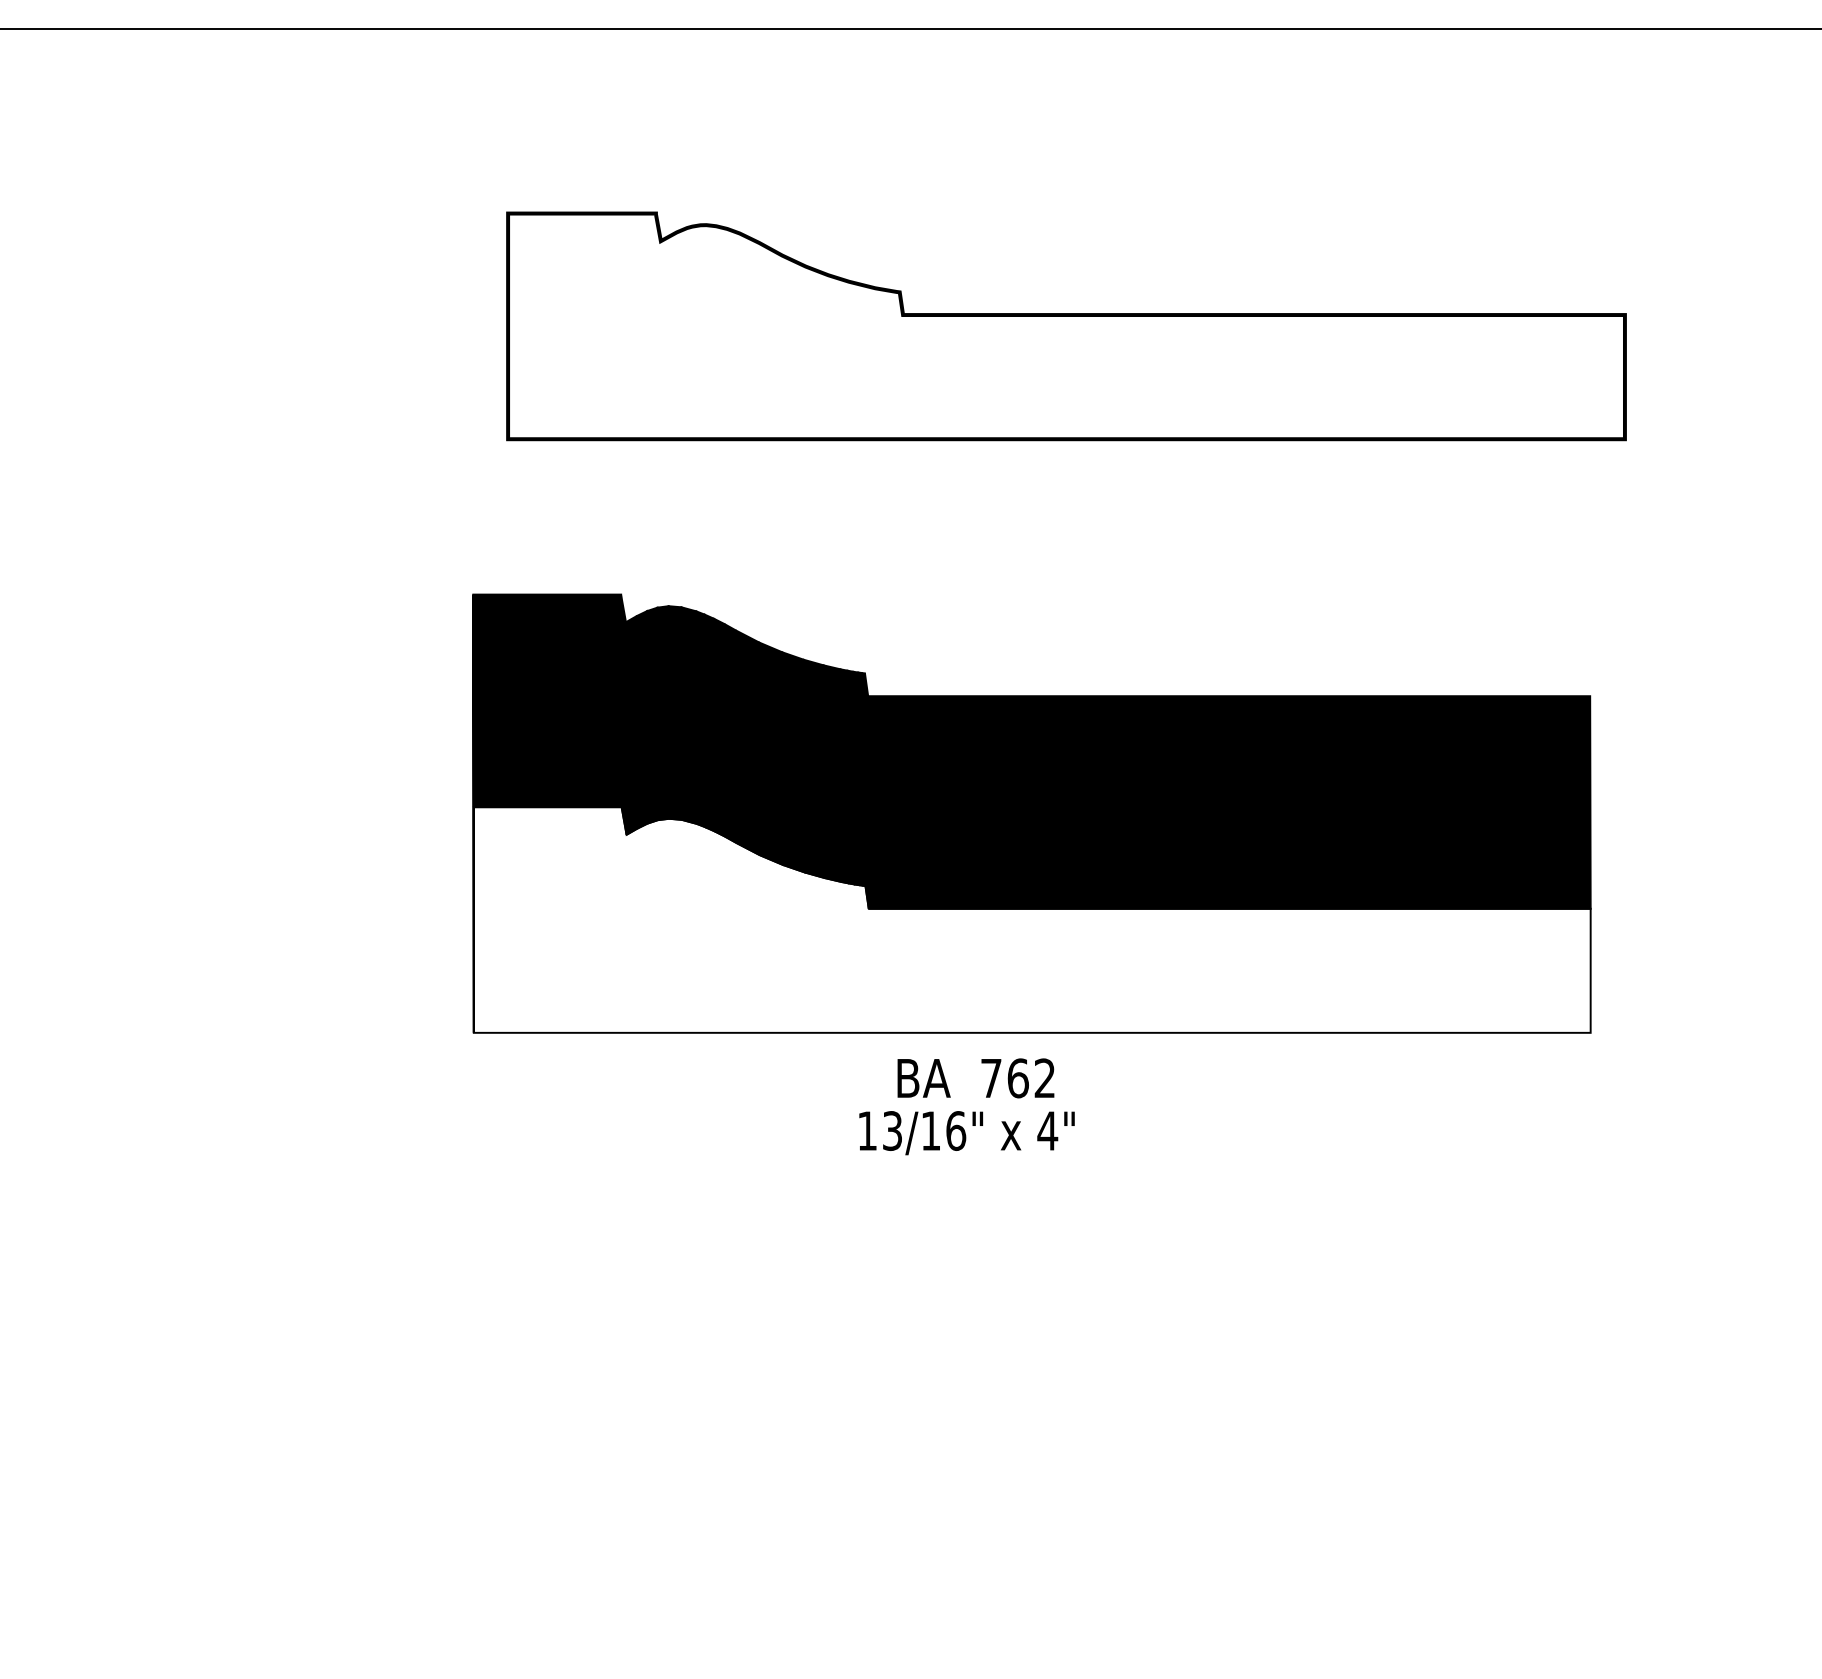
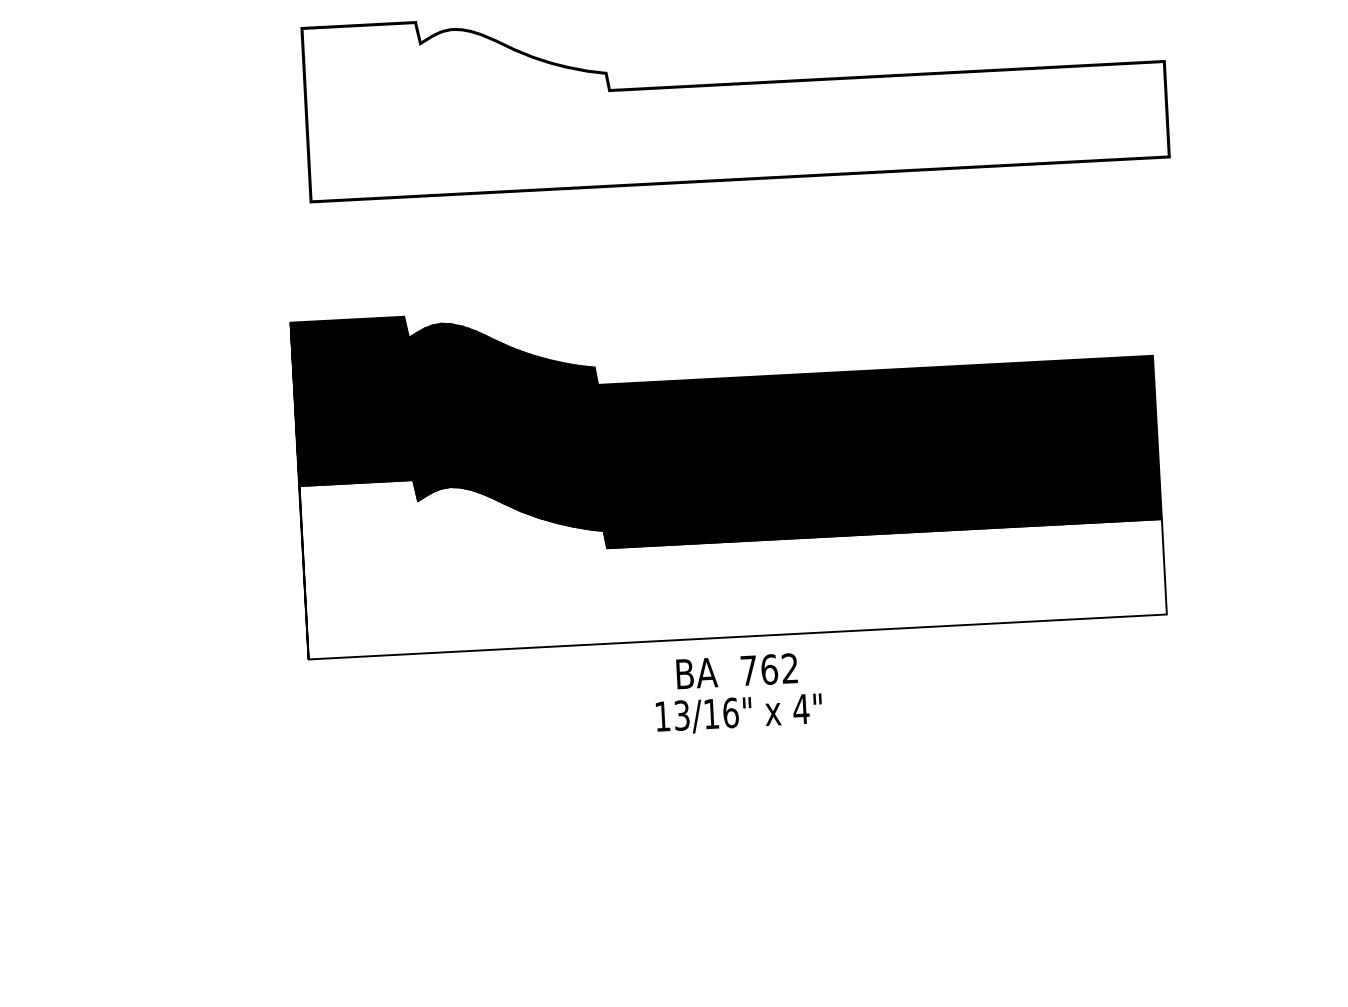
text: (975, 1078) -> (736, 671), moved
text: (966, 1133) -> (738, 714), moved

